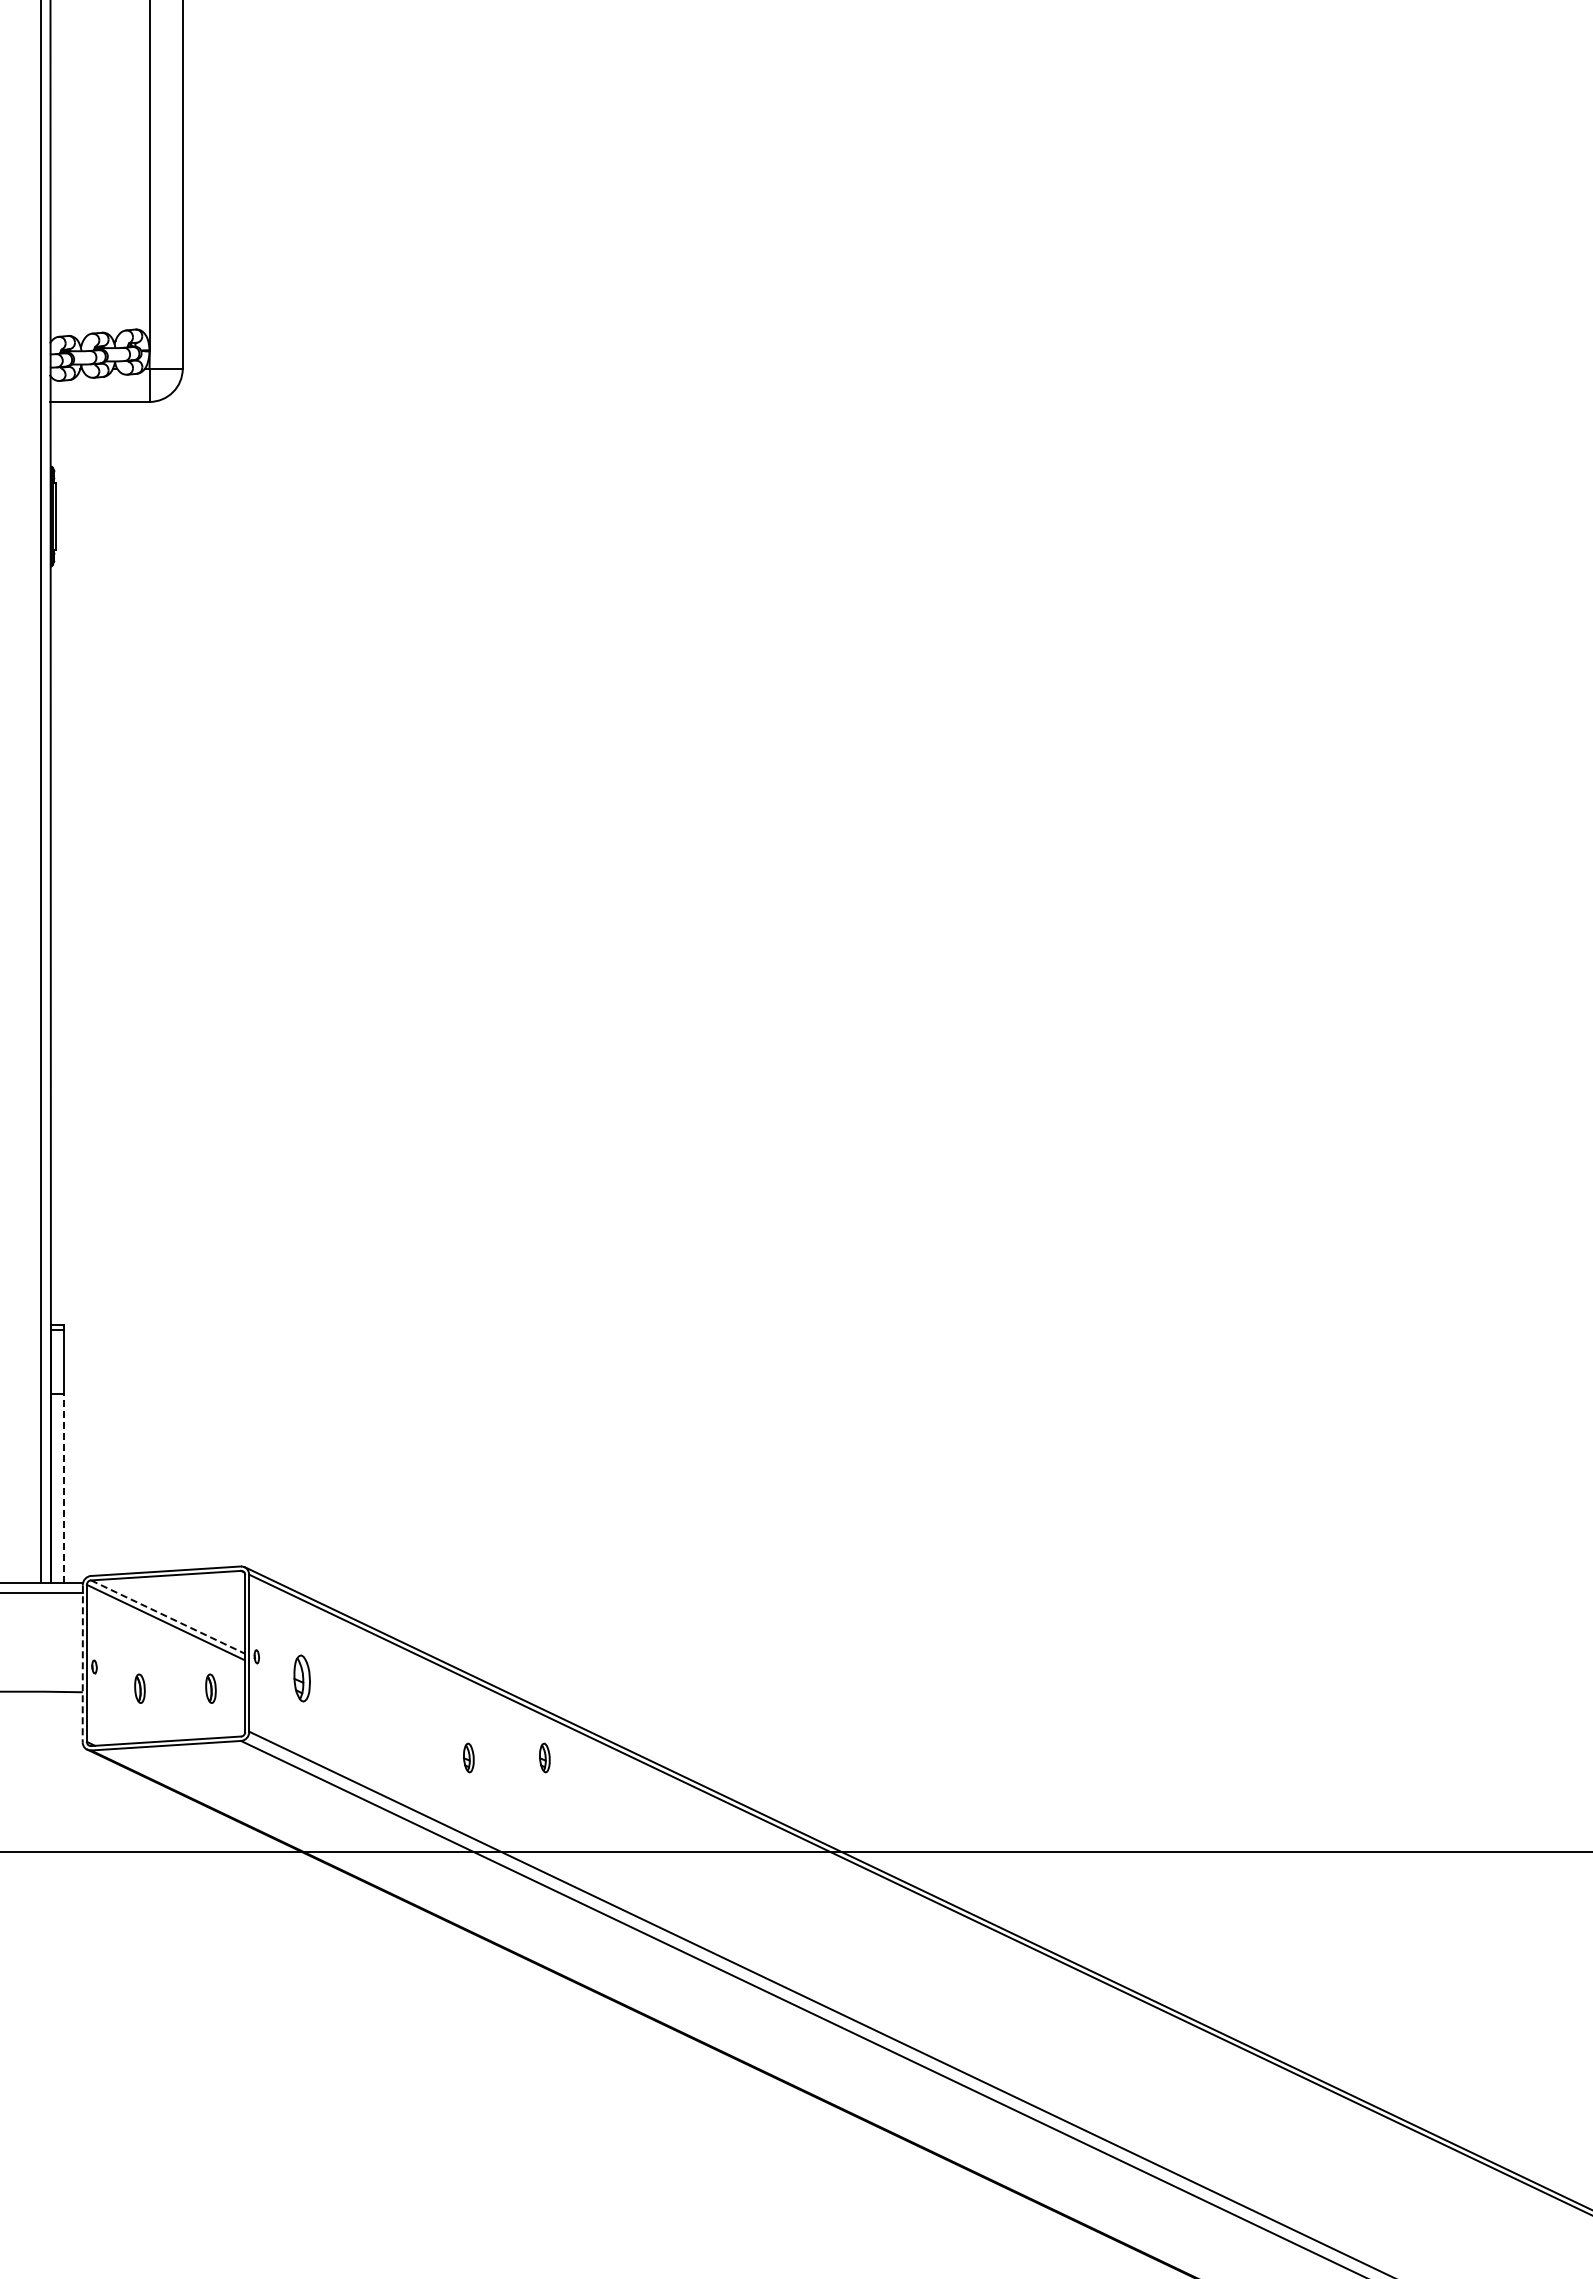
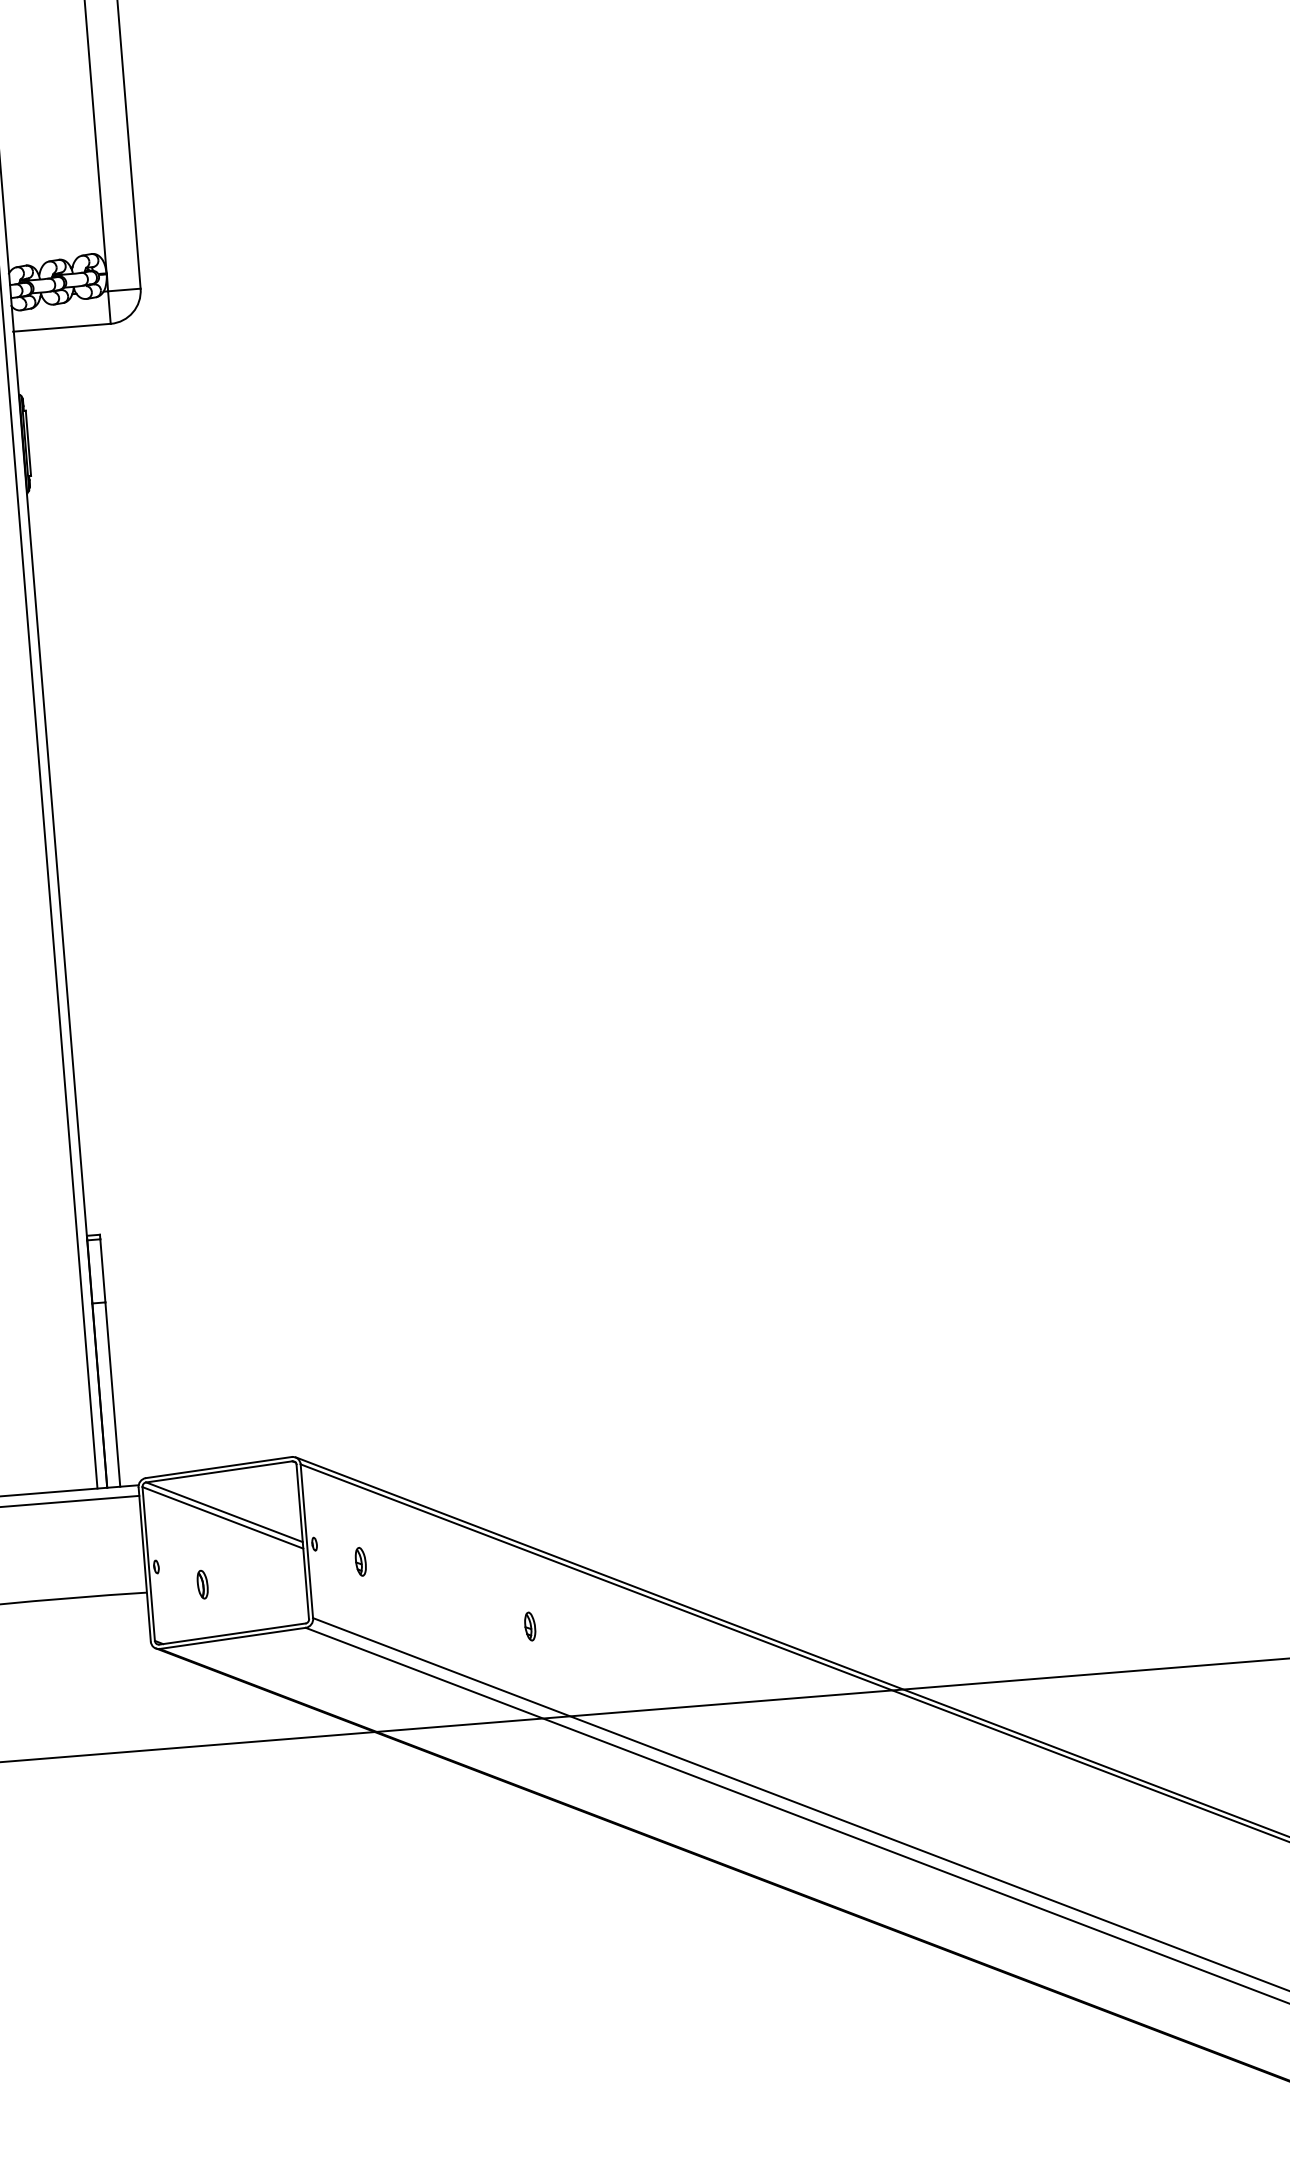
line: (64, 1488) -> (113, 1394), dashed -> solid
line: (168, 1617) -> (225, 1512), dashed -> solid
line: (82, 1664) -> (144, 1565), dashed -> solid
part: (302, 1678) -> (361, 1561), size x0.62
part: (210, 1688) -> (271, 1578), removed
part: (544, 1757) -> (604, 1620), removed

